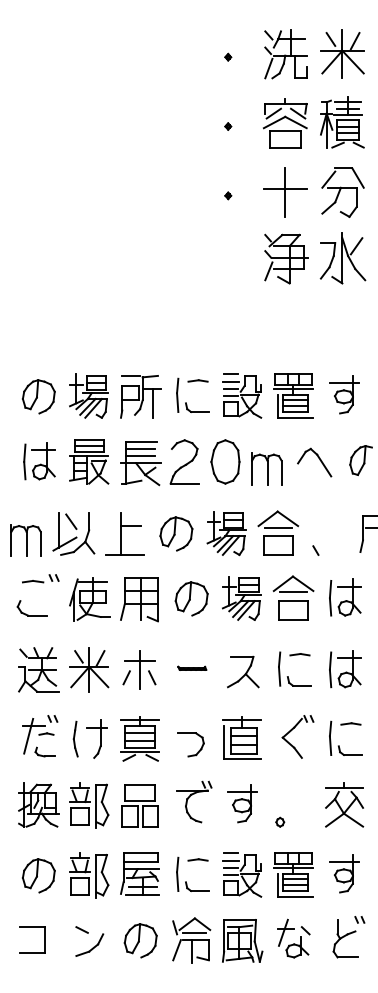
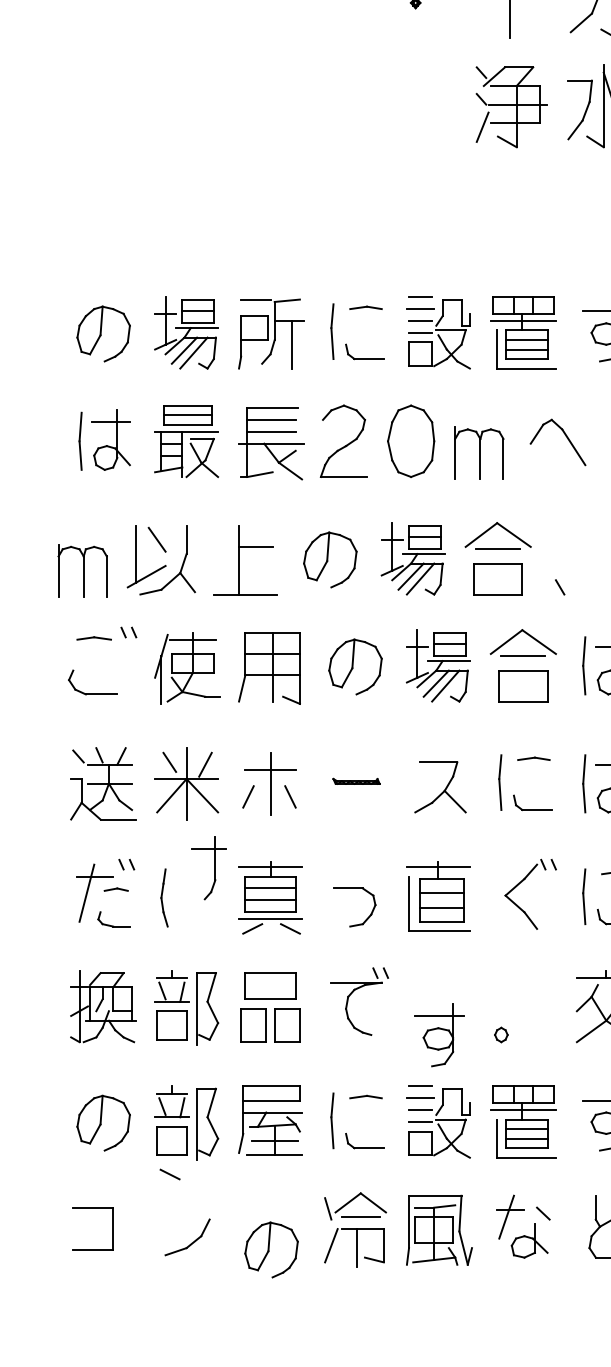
part: (96, 738) -> (208, 867), moved
part: (242, 803) -> (439, 1035), moved
line: (81, 929) -> (169, 1173), moved
part: (140, 940) -> (271, 1249), moved

